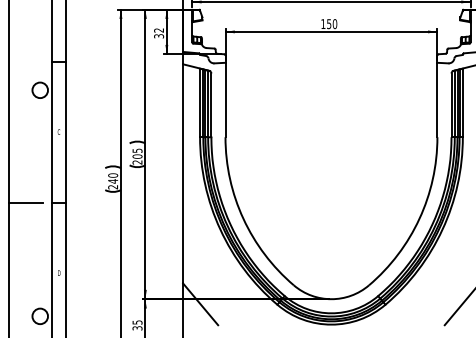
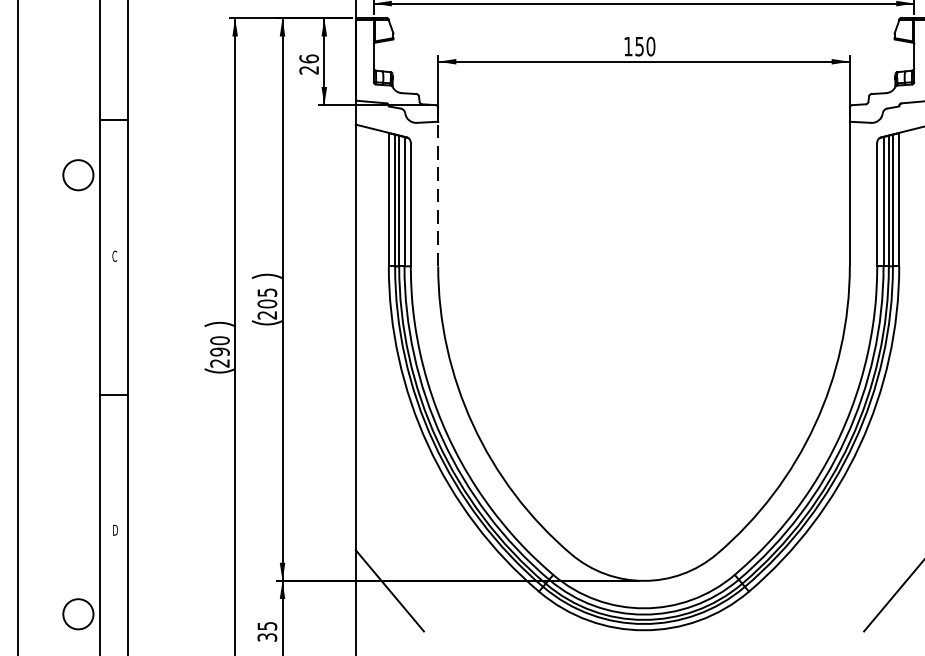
text: (159, 33) -> (310, 64), 32 -> 26
line: (225, 99) -> (438, 193), solid -> dashed
text: (113, 181) -> (220, 352), 240 -> 290
line: (26, 203) -> (51, 395), removed

